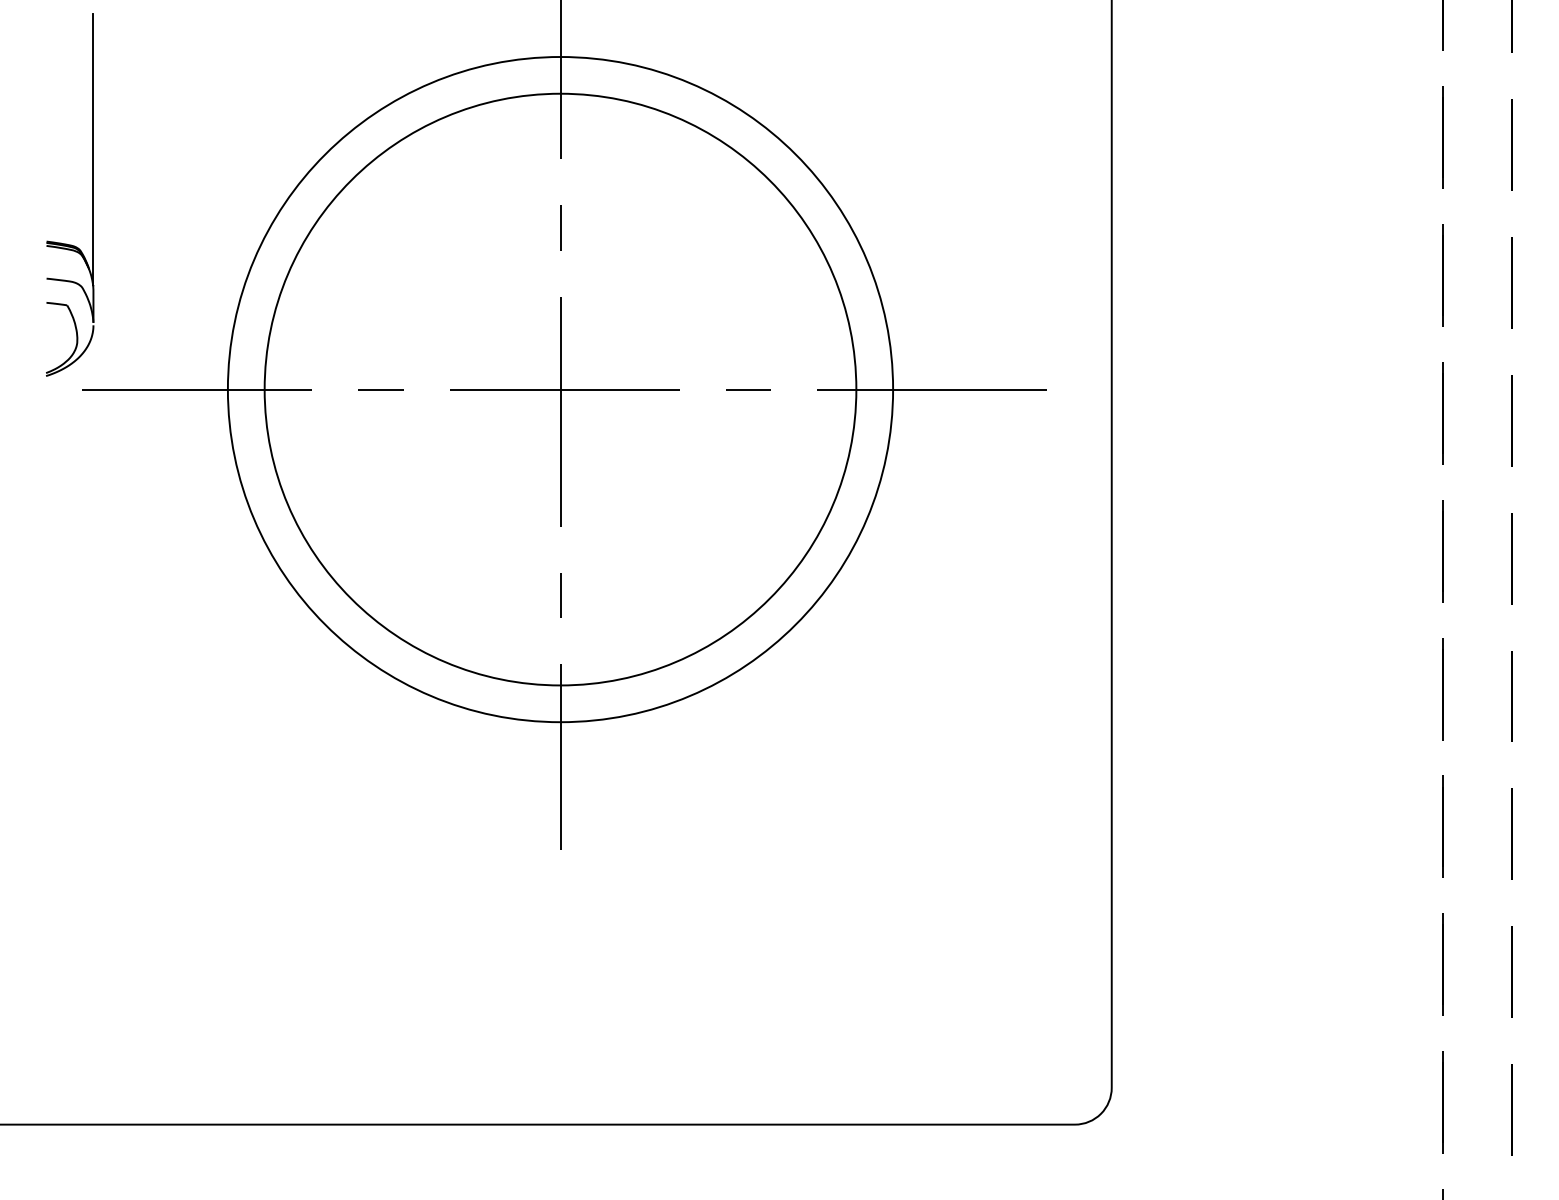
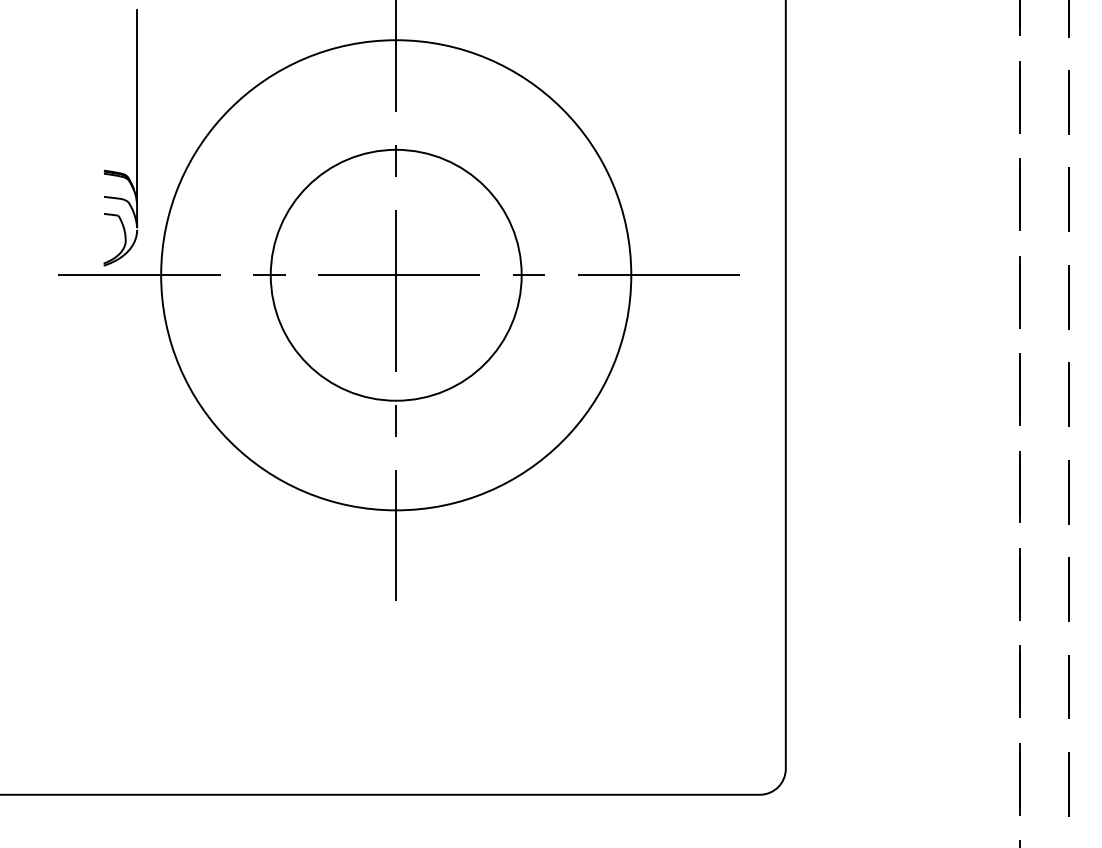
part: (92, 194) -> (136, 137), moved
circle: (560, 389) -> (396, 275), size x0.6

